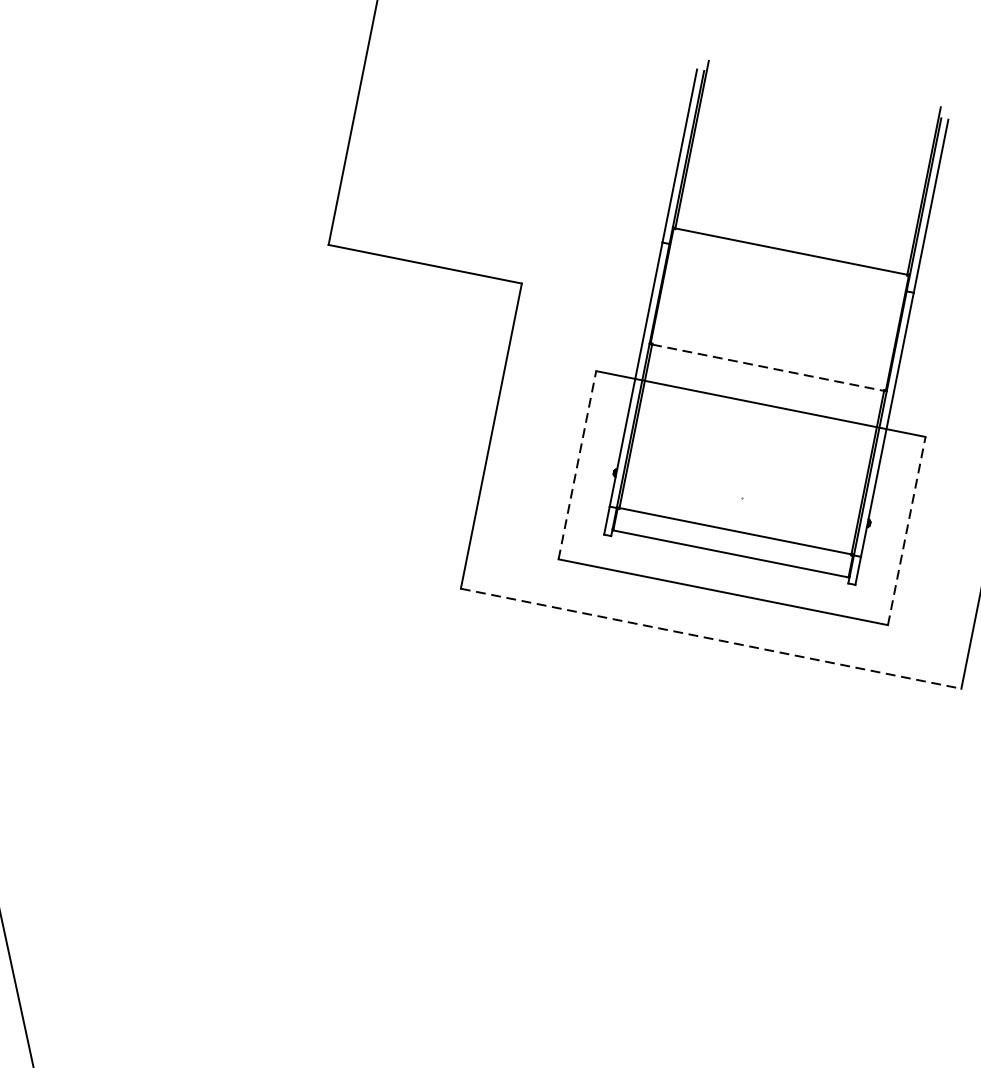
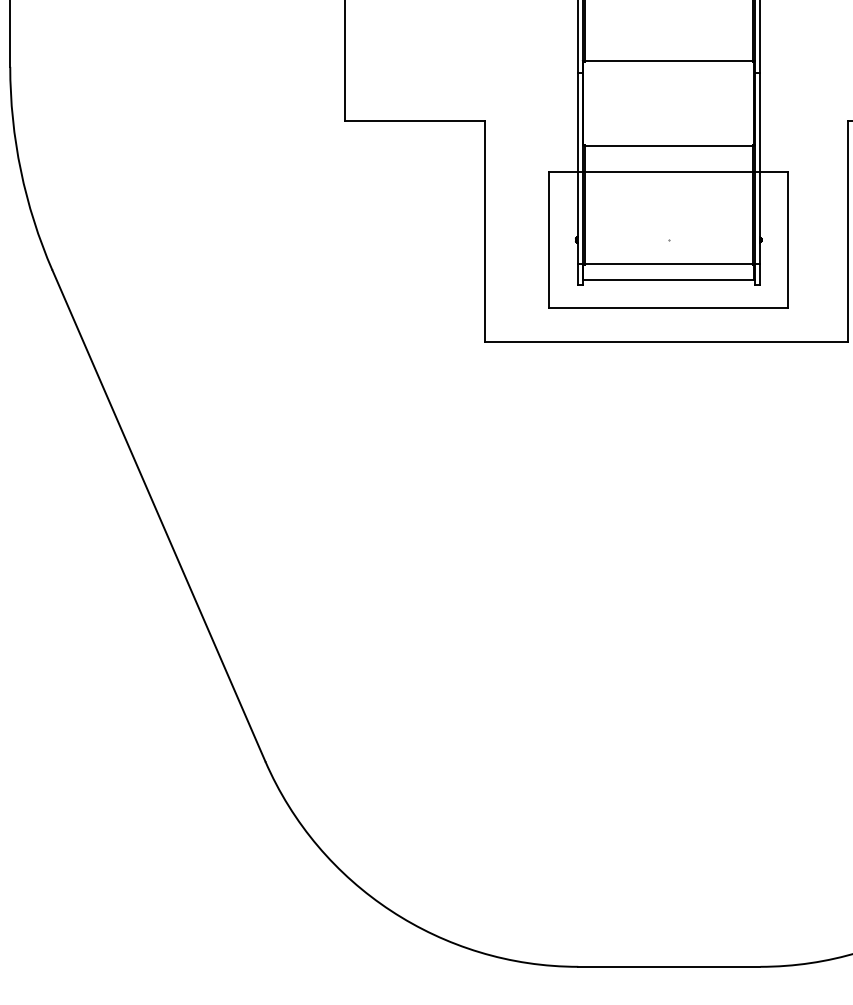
line: (769, 367) -> (669, 145), dashed -> solid
line: (577, 464) -> (549, 239), dashed -> solid
line: (907, 530) -> (788, 239), dashed -> solid
line: (712, 639) -> (667, 342), dashed -> solid

